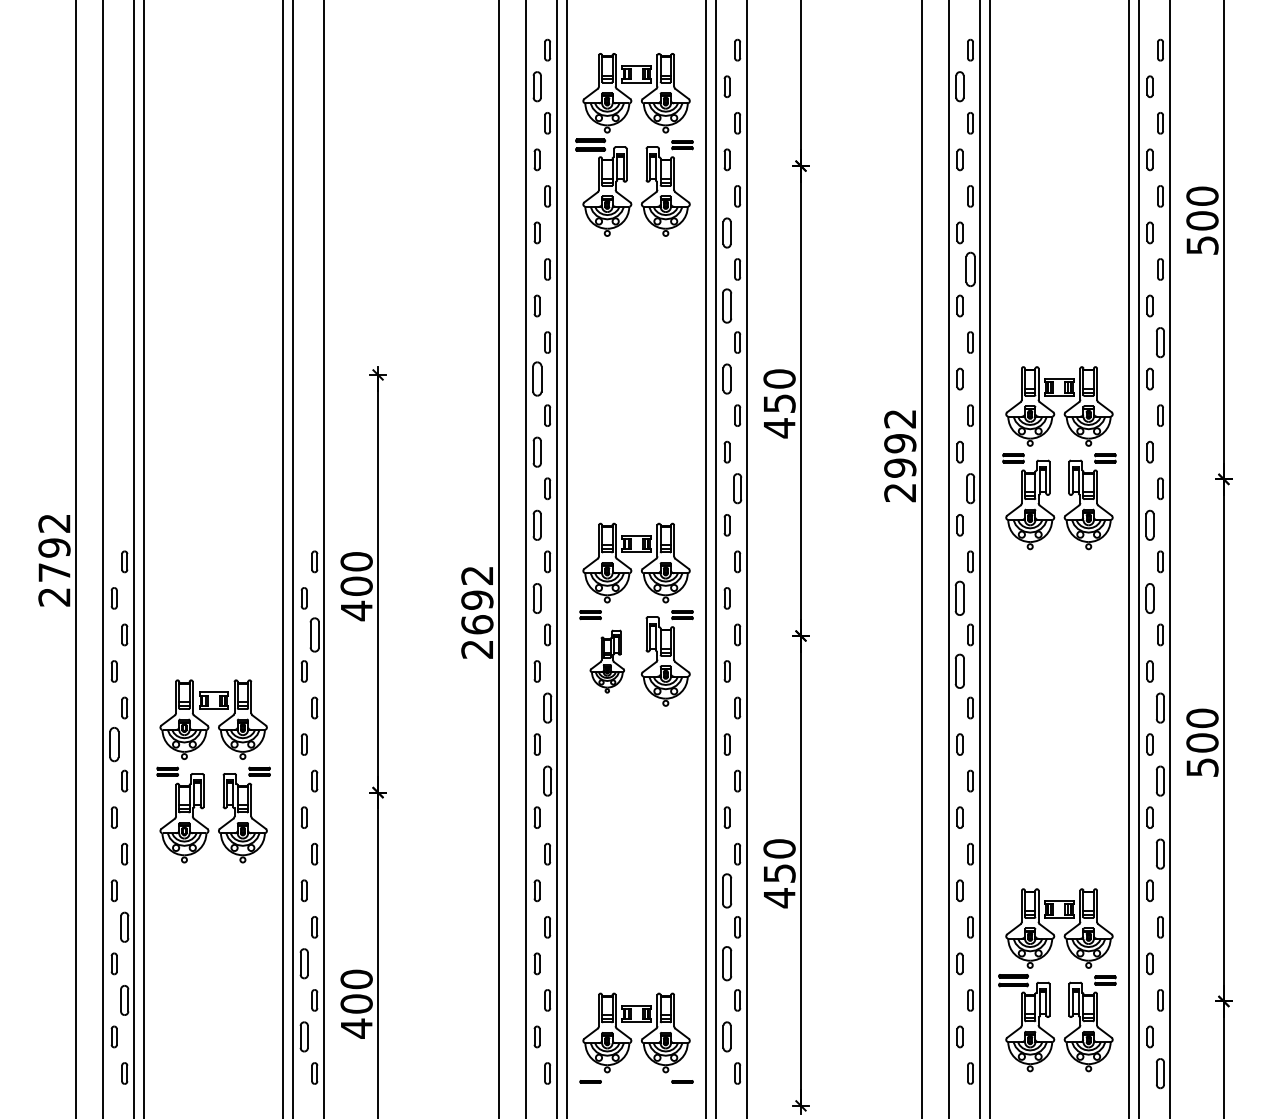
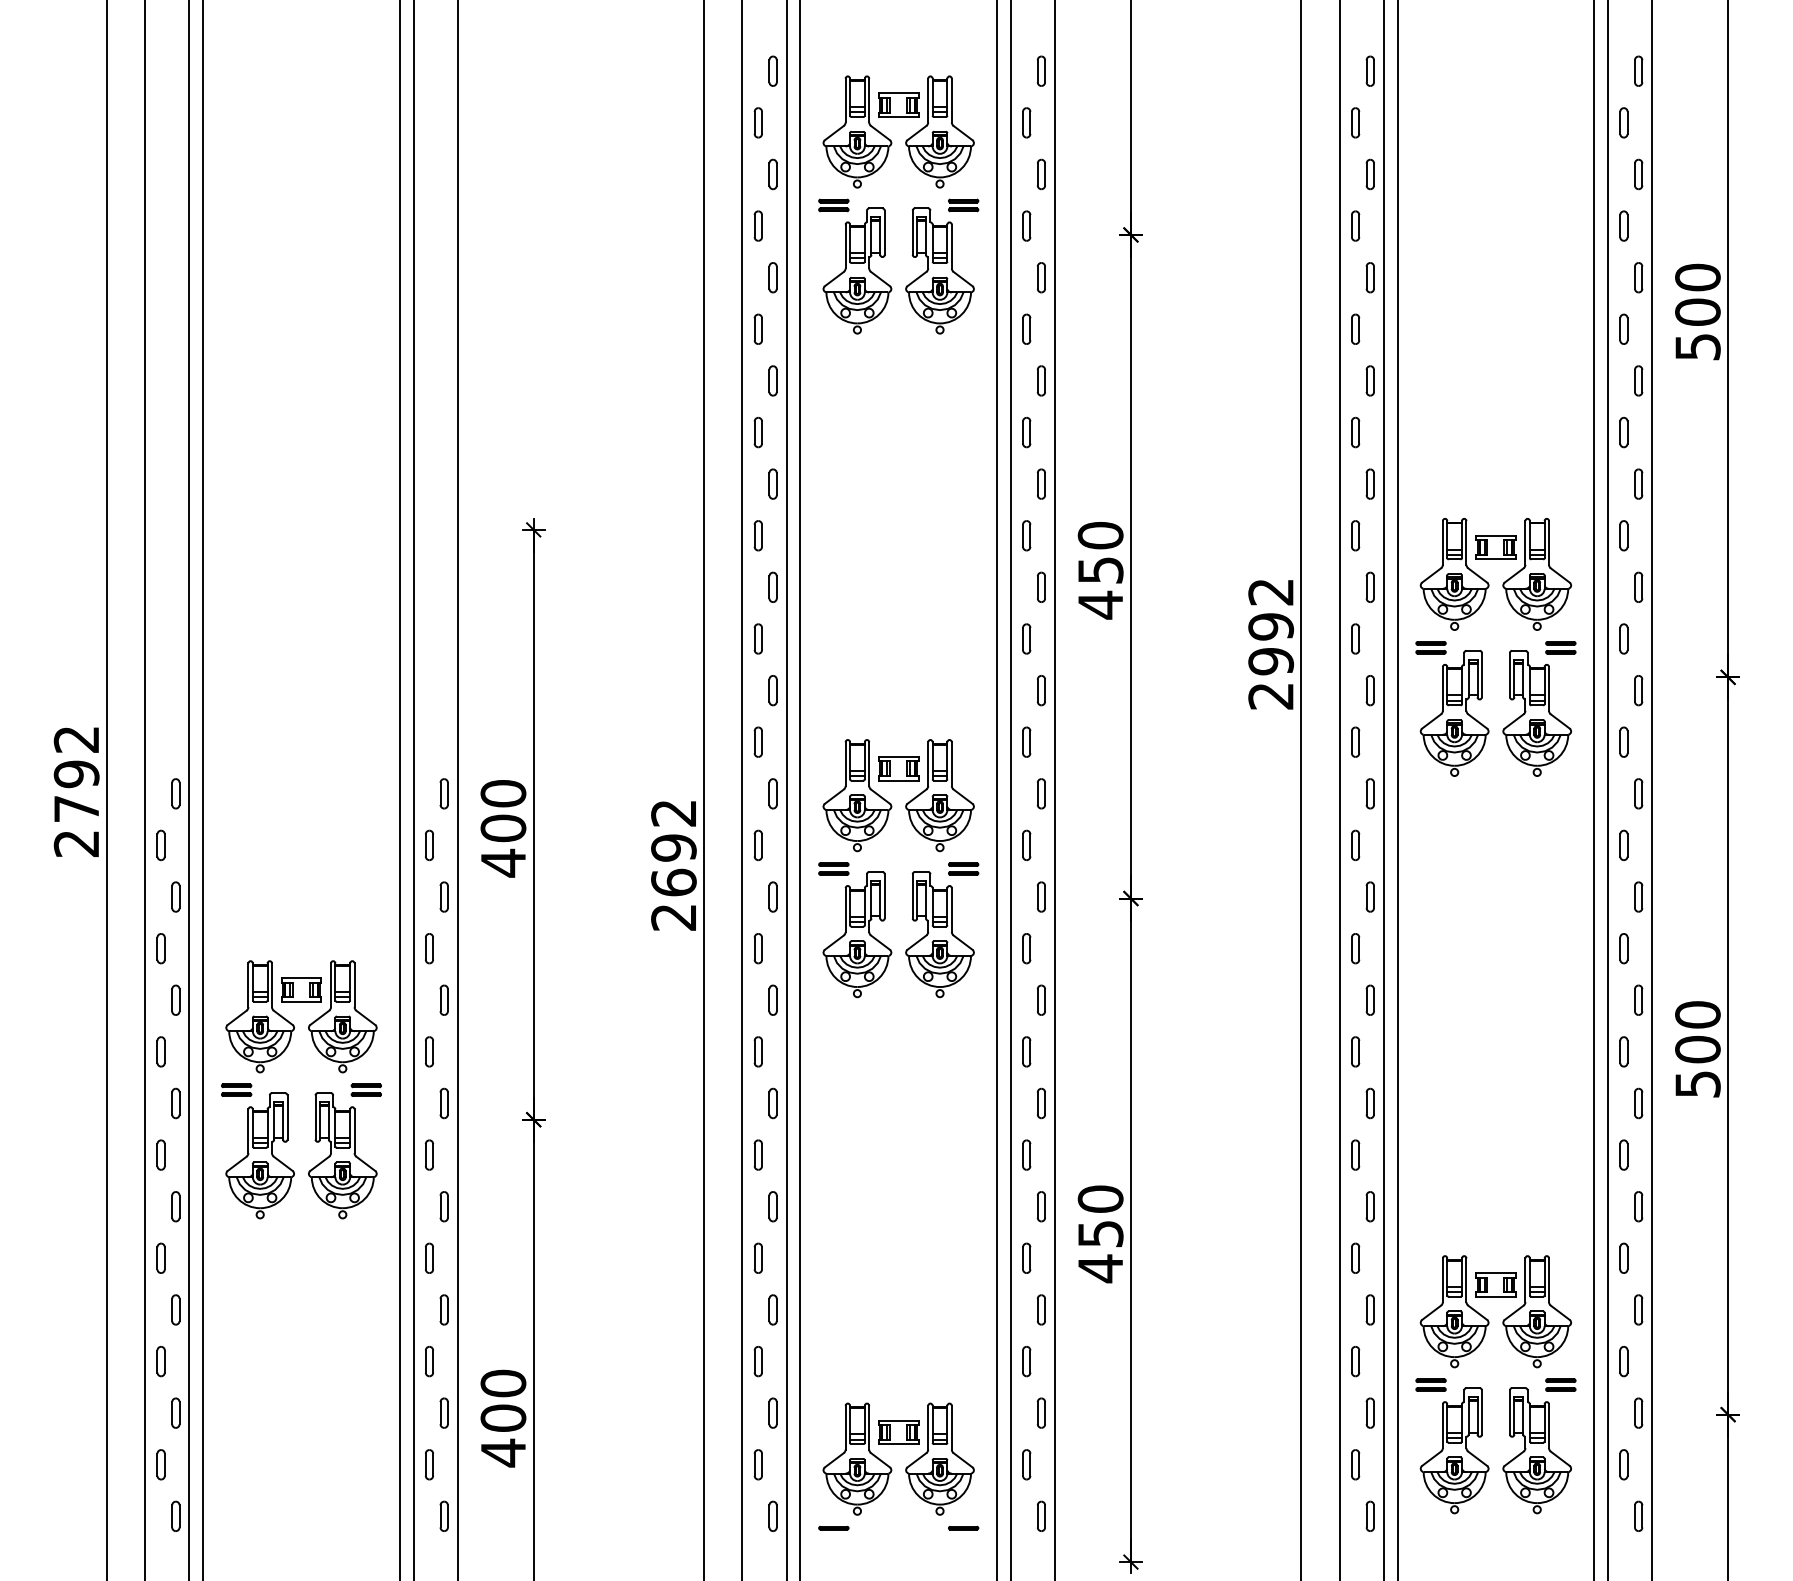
part: (536, 86) -> (757, 122), size x0.71
part: (960, 86) -> (1355, 122), size x0.71
part: (590, 145) -> (833, 205), size x0.71
part: (727, 232) -> (1026, 328), size x0.71
part: (969, 269) -> (1369, 380), size x0.62
part: (727, 306) -> (1026, 432), size x0.62
part: (1160, 342) -> (1638, 483), size x0.71
part: (536, 378) -> (757, 535), size x0.62
part: (727, 378) -> (1026, 535), size x0.71
part: (536, 451) -> (757, 638), size x0.71
part: (737, 488) -> (1041, 690), size x0.71
part: (969, 488) -> (1369, 690), size x0.71
part: (536, 524) -> (757, 741), size x0.71
part: (1149, 524) -> (1623, 741), size x0.71
part: (536, 597) -> (757, 844), size x0.71
part: (1149, 597) -> (1623, 844), size x0.71
part: (960, 598) -> (1355, 845), size x0.62
part: (314, 634) -> (443, 896), size x0.62
part: (607, 661) -> (857, 934), size x1.43
part: (960, 671) -> (1355, 948), size x0.62
part: (547, 707) -> (772, 999), size x0.71
part: (1160, 707) -> (1638, 999), size x0.71
part: (113, 744) -> (160, 1051), size x0.62
part: (547, 781) -> (772, 1103), size x0.71
part: (1160, 781) -> (1638, 1103), size x0.71
part: (1160, 854) -> (1638, 1206), size x0.71
part: (727, 890) -> (1026, 1257), size x0.62
part: (124, 927) -> (175, 1309), size x0.71
part: (304, 963) -> (429, 1361), size x0.71
part: (727, 963) -> (1026, 1361), size x0.62
part: (1013, 980) -> (1430, 1384), size x0.71
part: (124, 999) -> (175, 1412), size x0.71
part: (304, 1036) -> (429, 1464), size x0.71
part: (727, 1036) -> (1026, 1464), size x0.71
part: (1160, 1072) -> (1638, 1515), size x0.71

